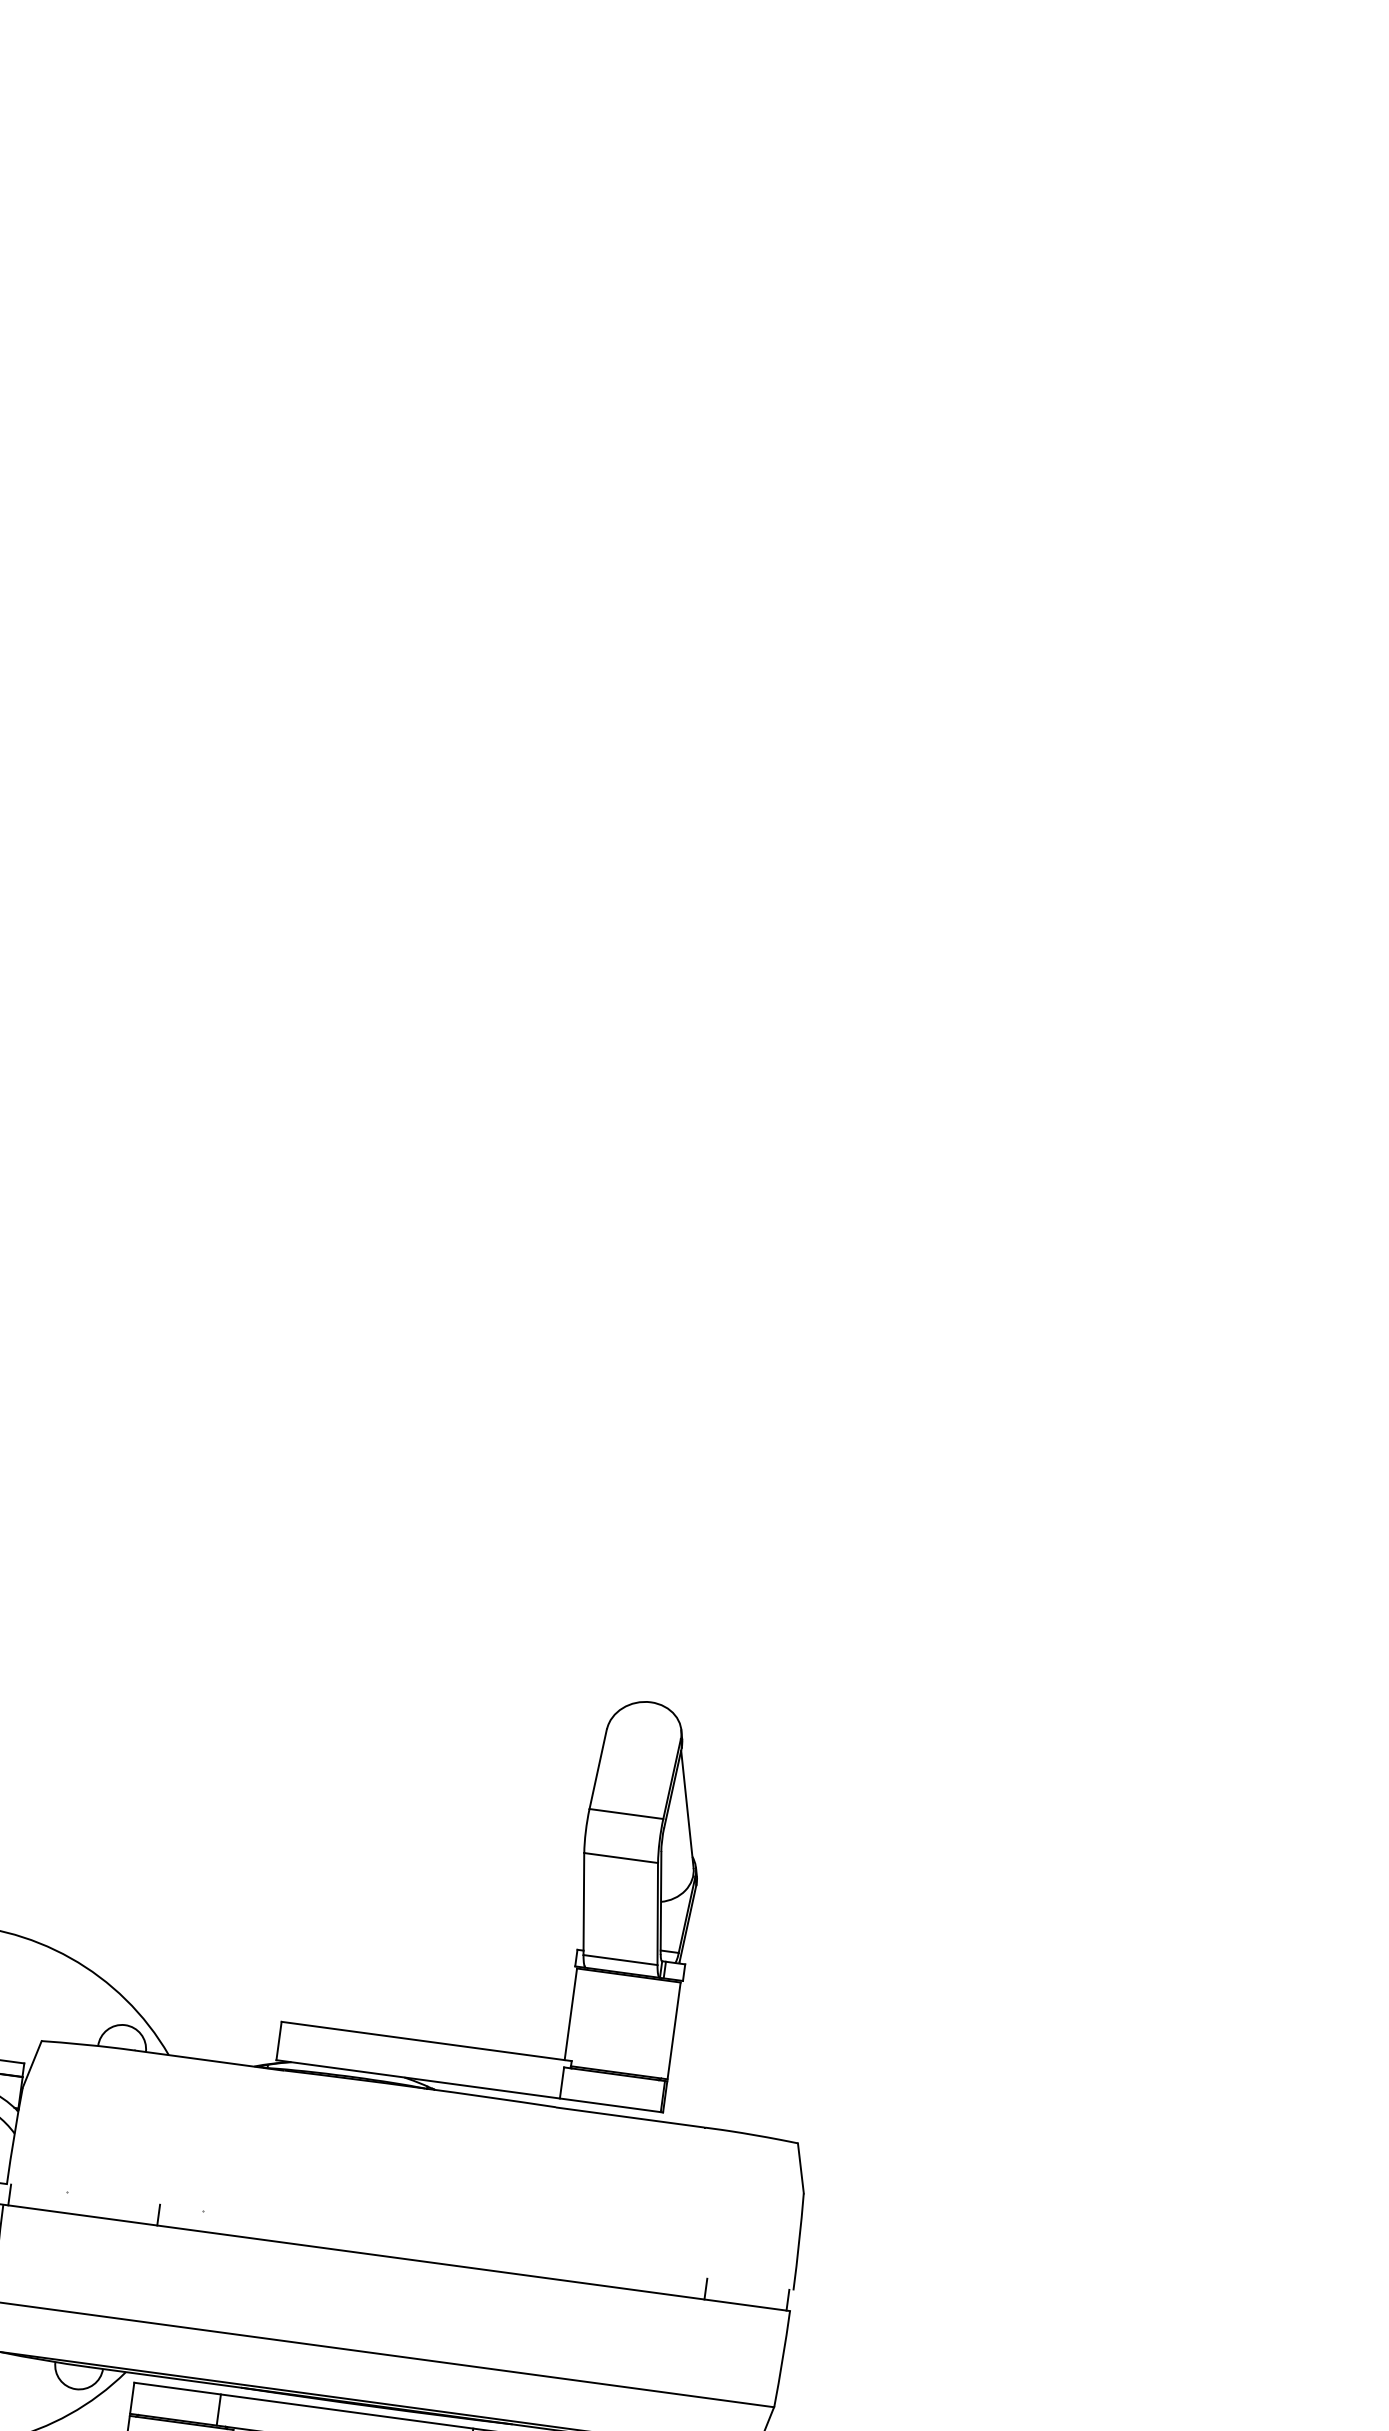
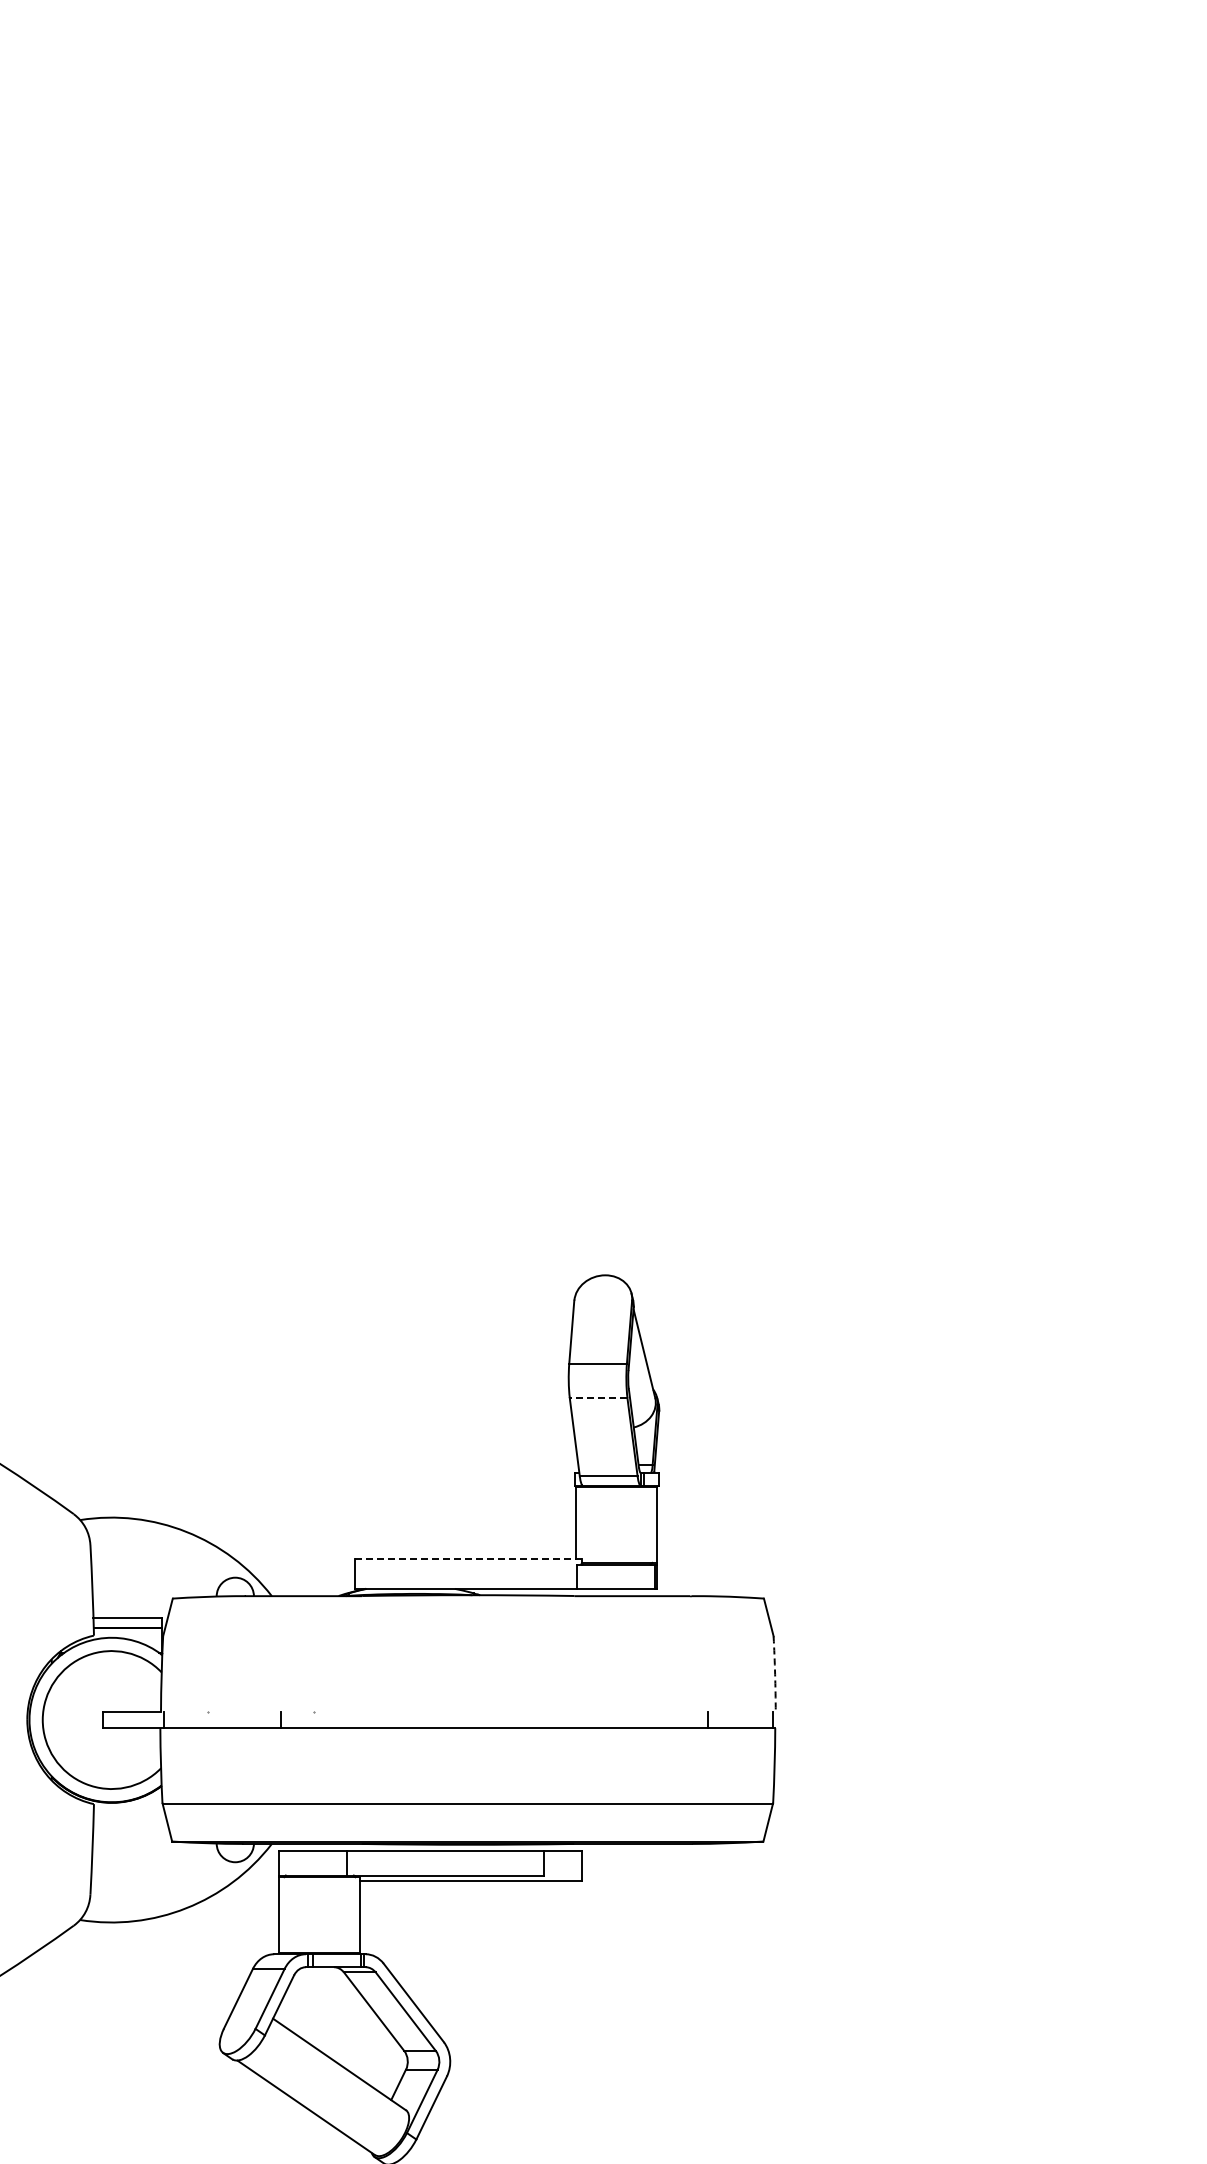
line: (621, 1857) -> (598, 1397), solid -> dashed
line: (425, 2040) -> (467, 1558), solid -> dashed
arc: (799, 2242) -> (775, 1674), solid -> dashed

